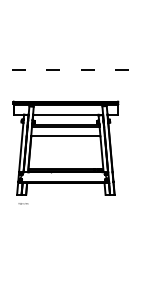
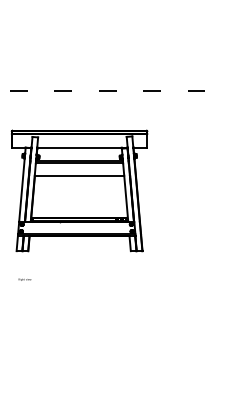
text: (23, 203) -> (24, 279), moved

